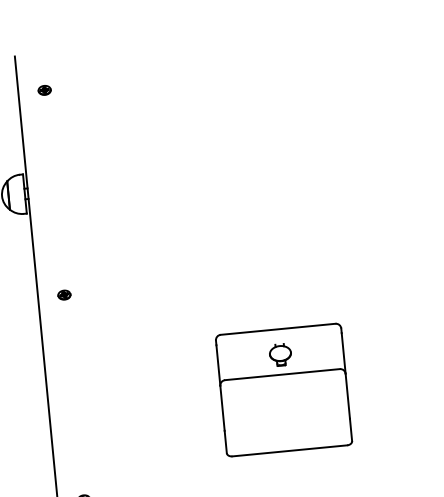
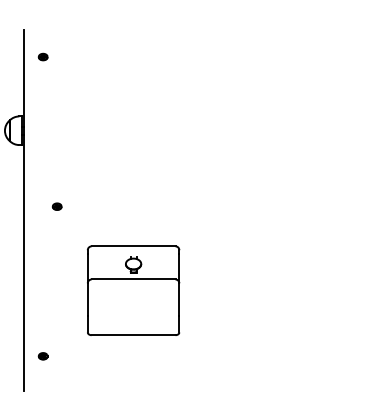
part: (63, 294) -> (56, 206), moved
part: (283, 389) -> (133, 290), moved

